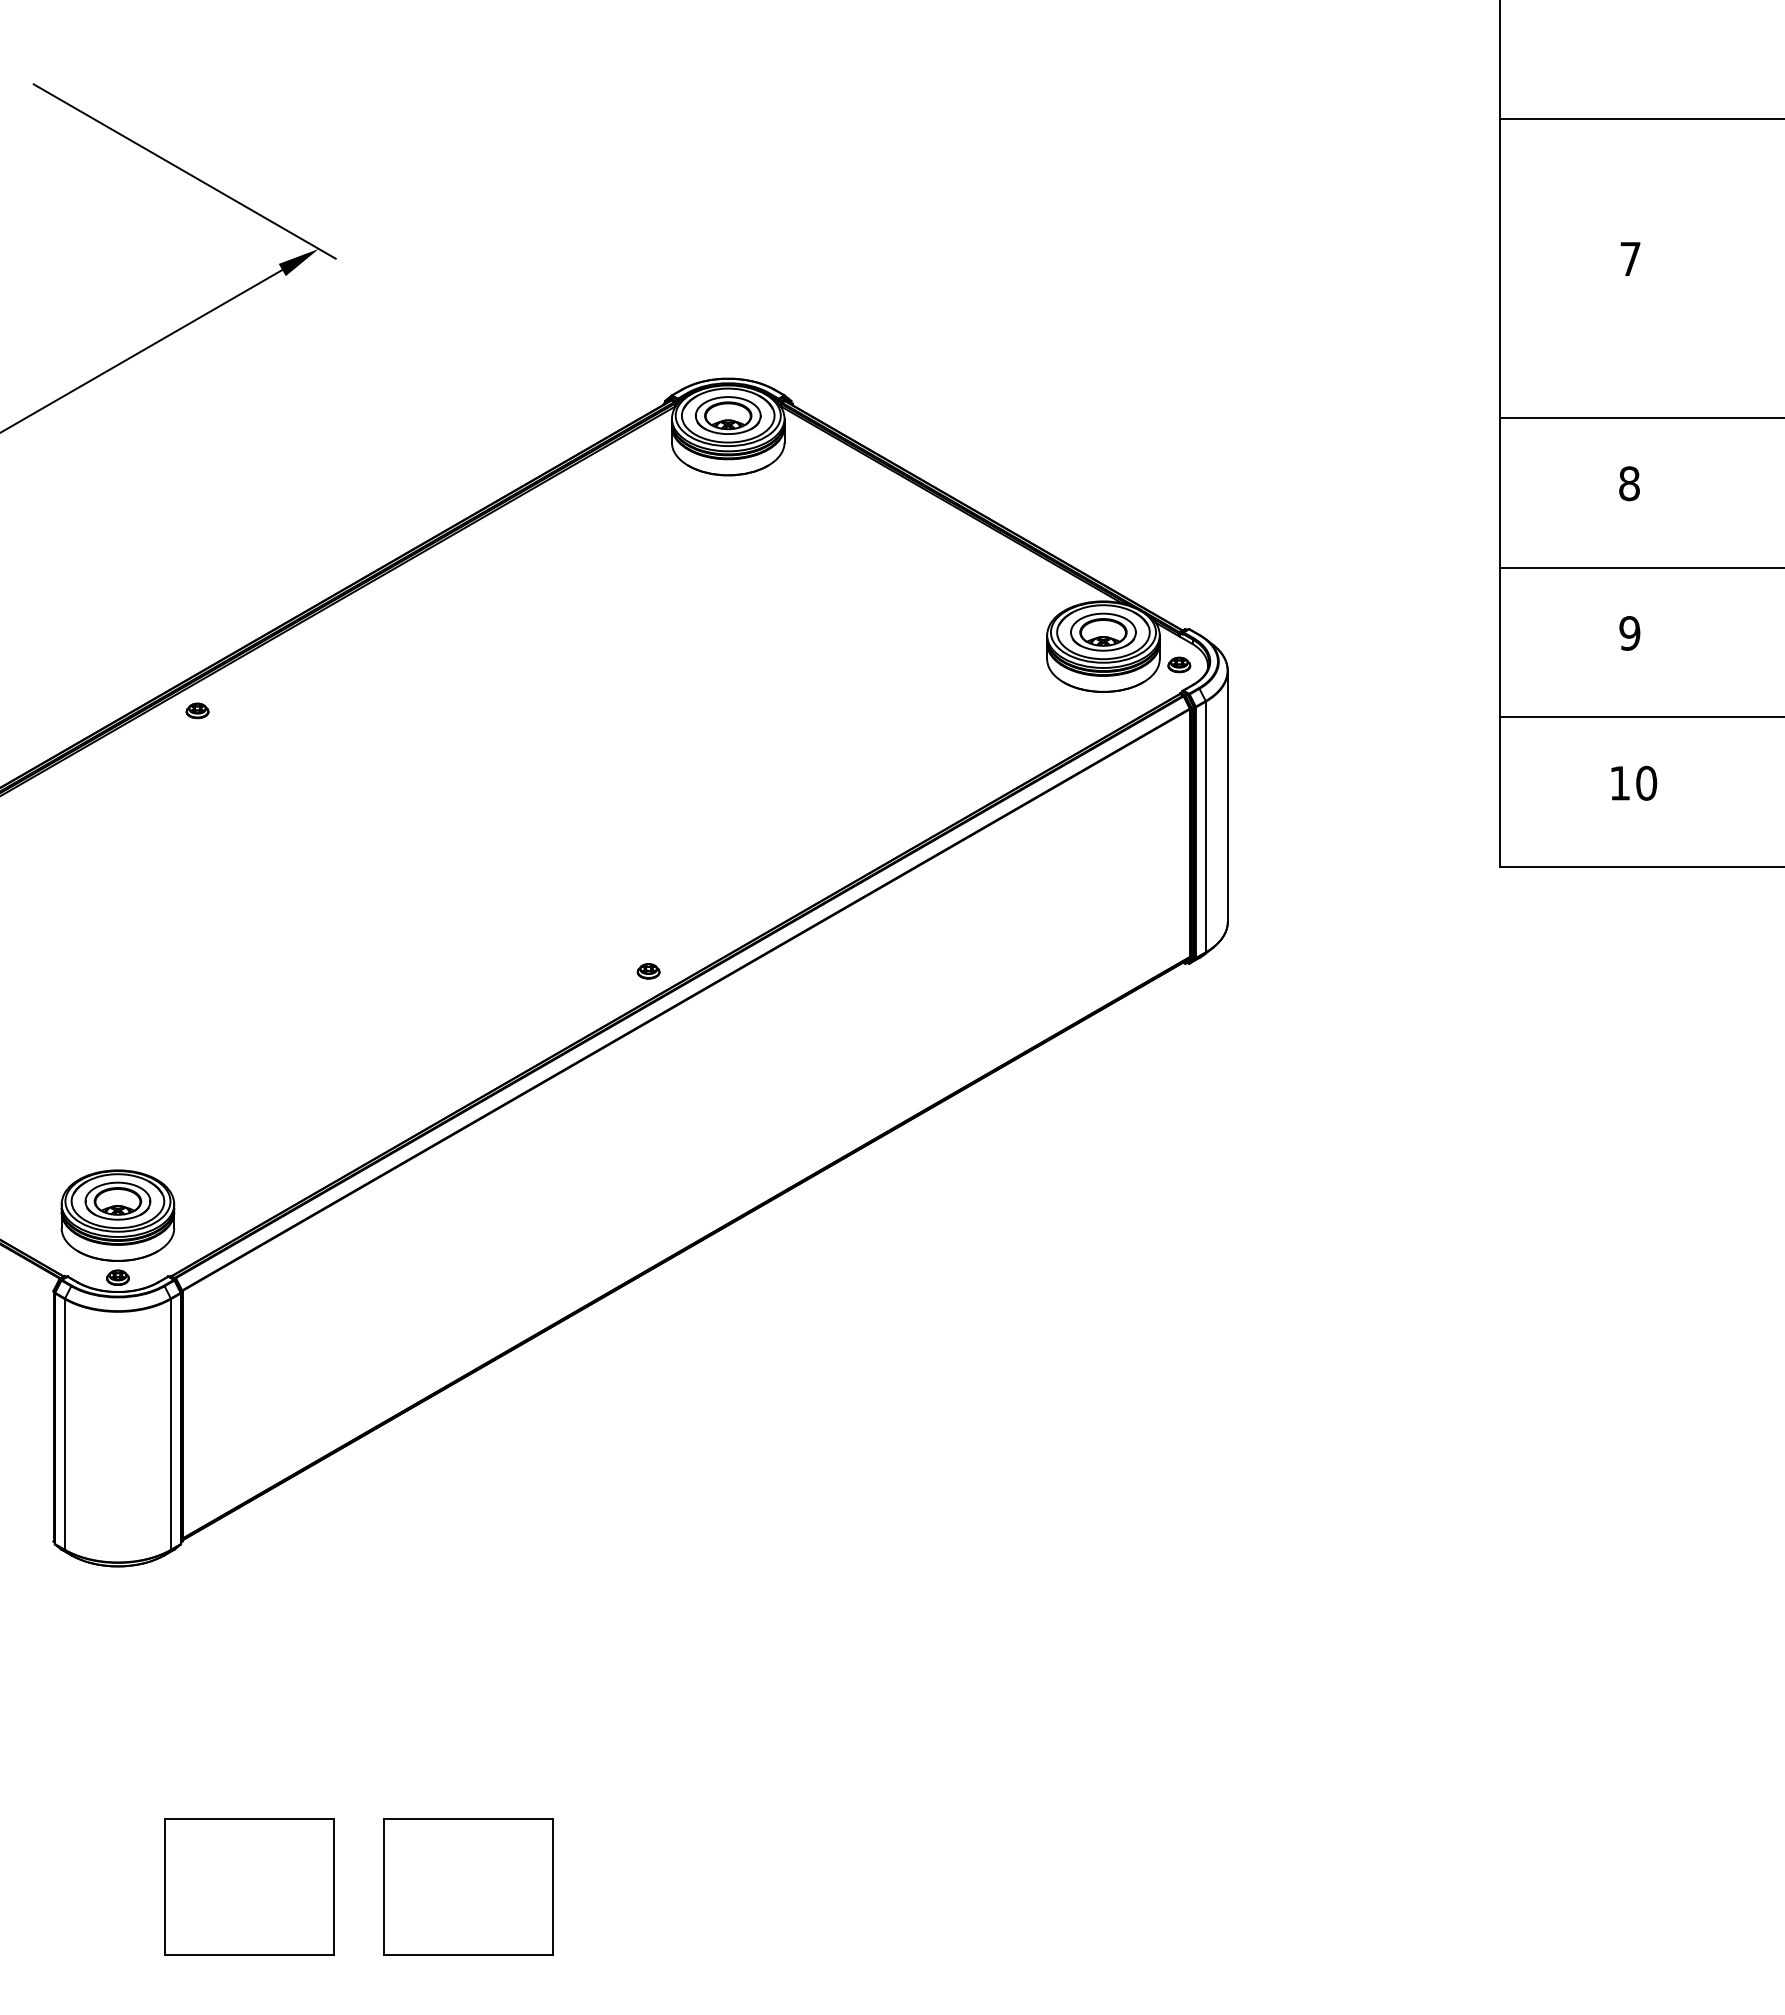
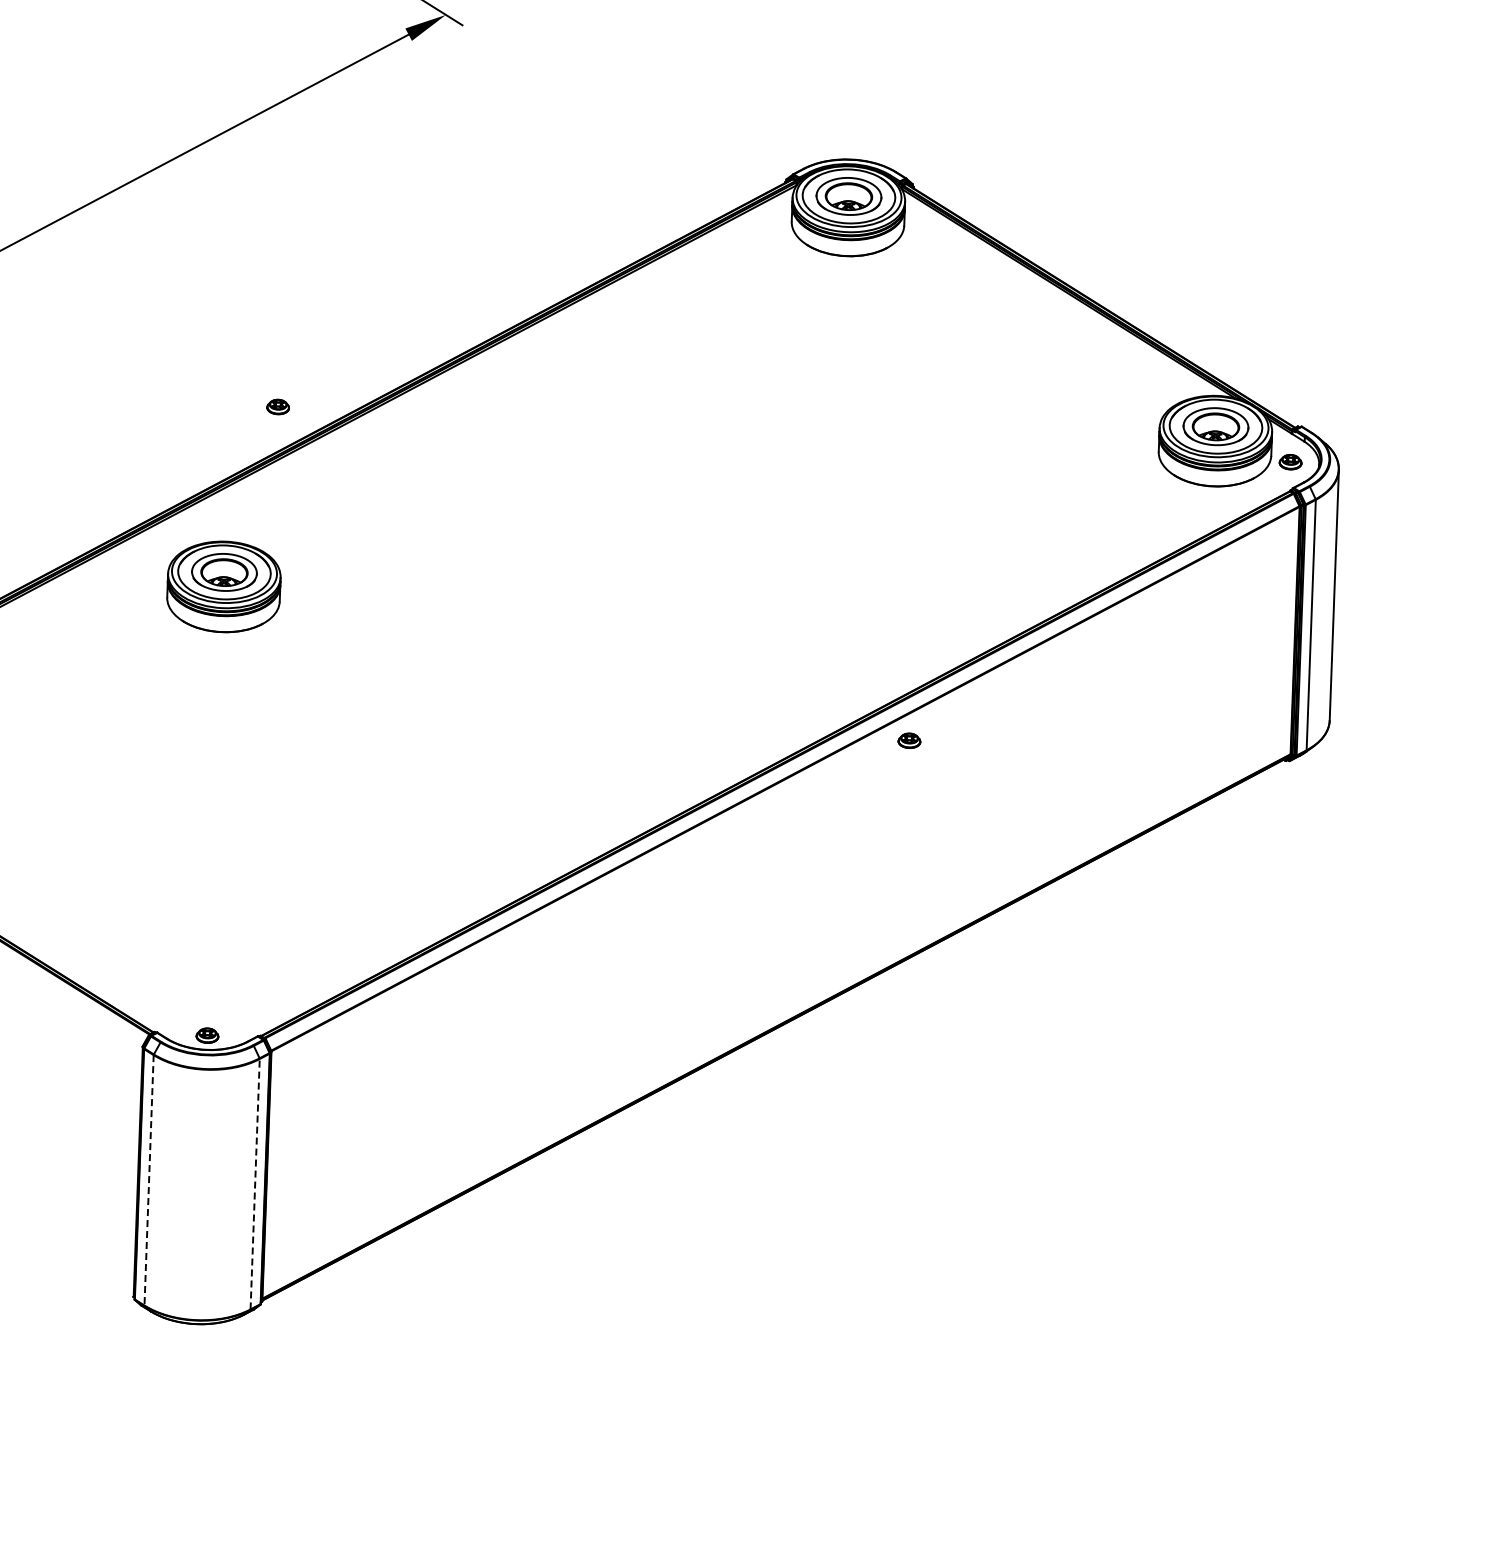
part: (197, 710) -> (278, 406), moved
part: (648, 971) -> (909, 740), moved
part: (117, 1215) -> (223, 586), moved
line: (171, 1423) -> (255, 1183), solid -> dashed
line: (64, 1424) -> (148, 1180), solid -> dashed

